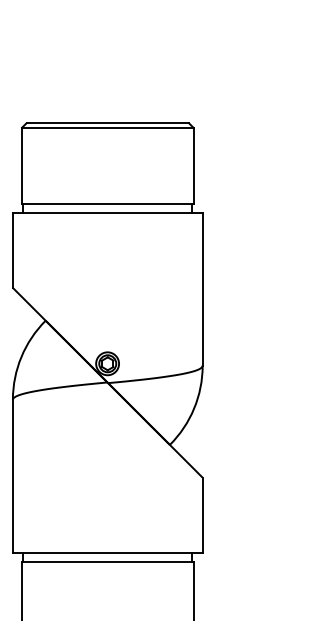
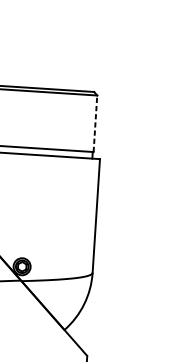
line: (193, 165) -> (95, 123), solid -> dashed

